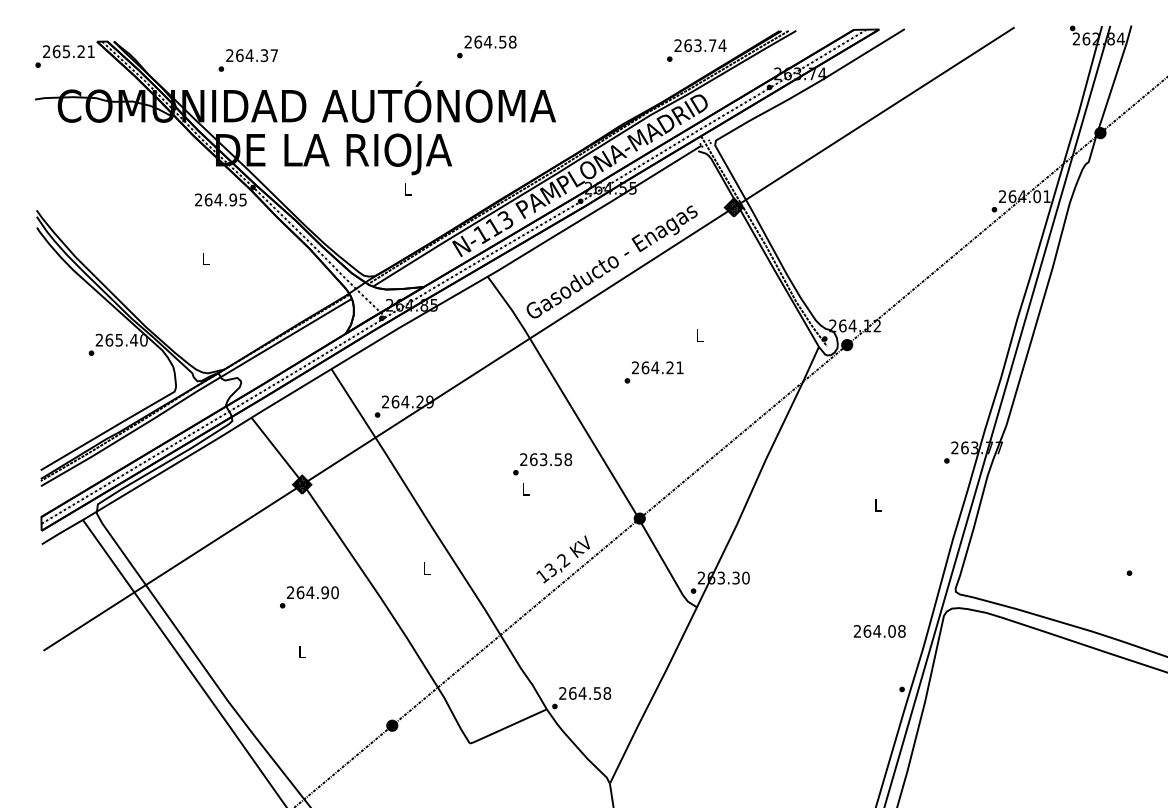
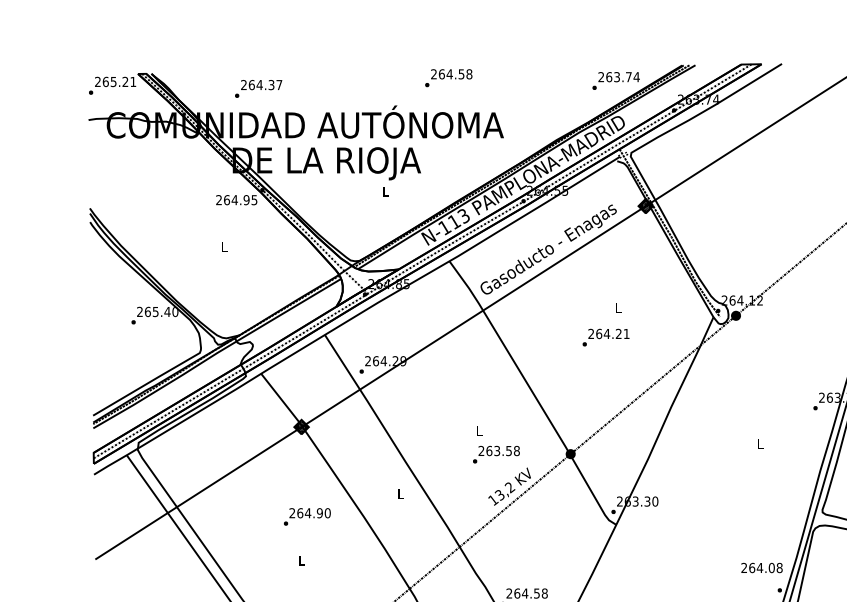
text: (653, 372) -> (605, 337), moved
text: (542, 464) -> (496, 454), moved
text: (879, 631) -> (761, 568), moved

